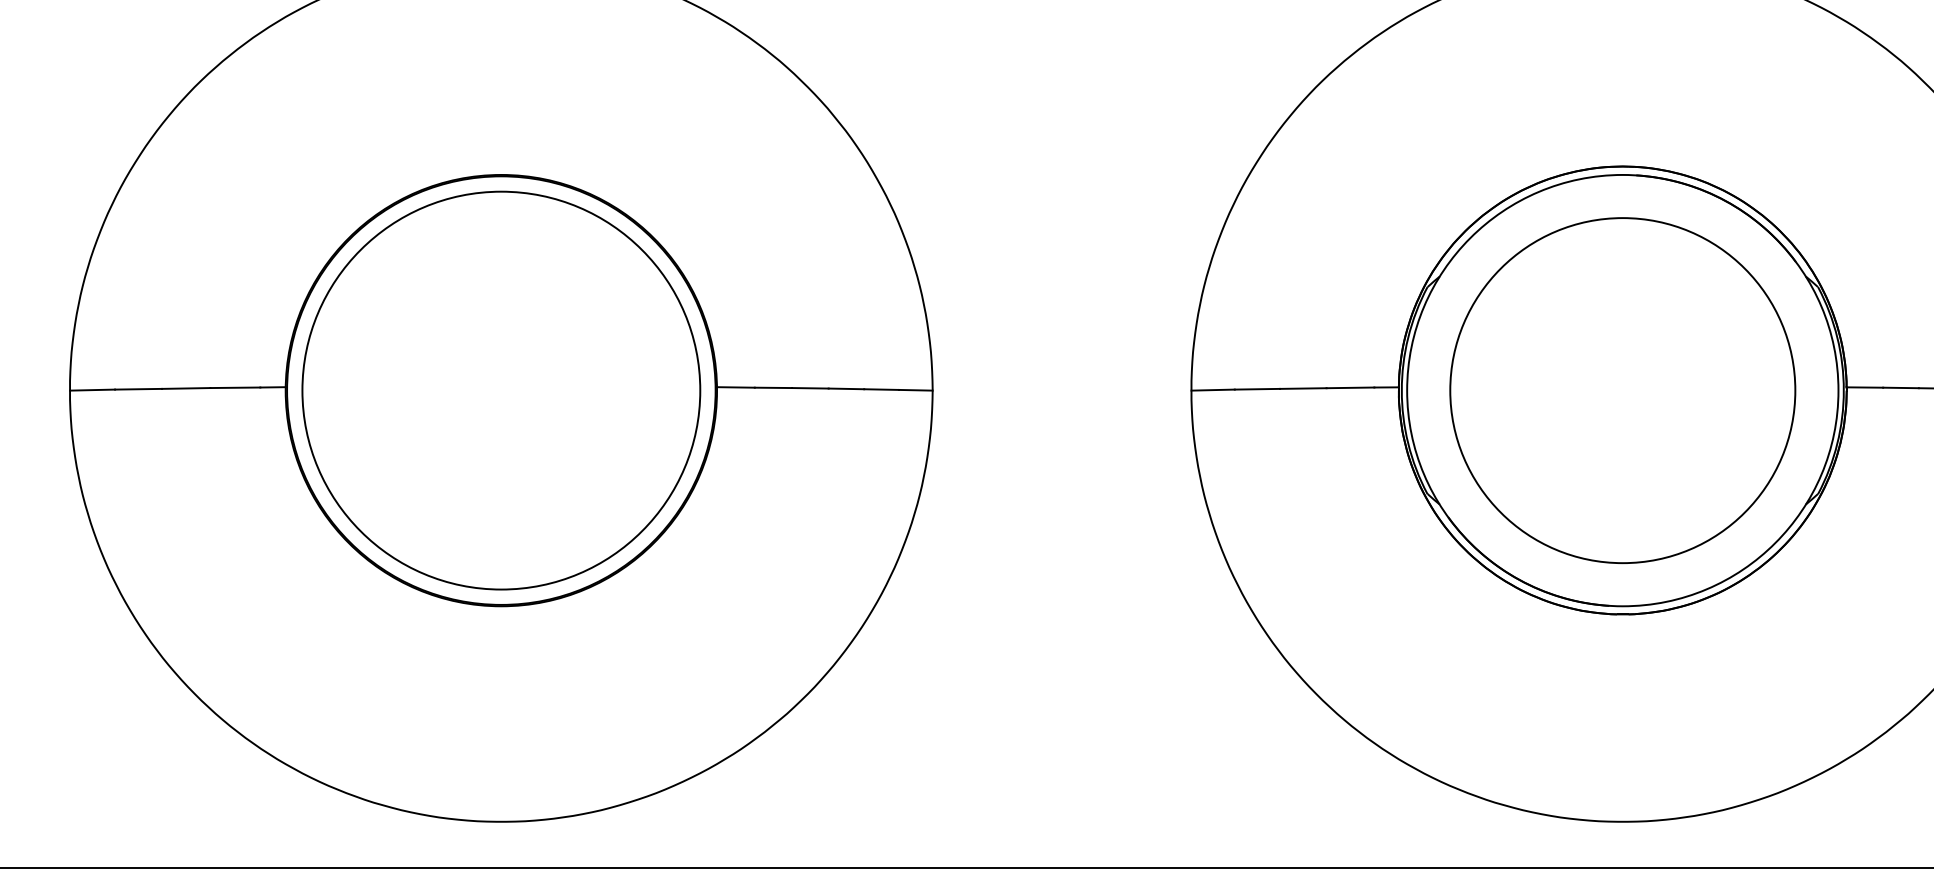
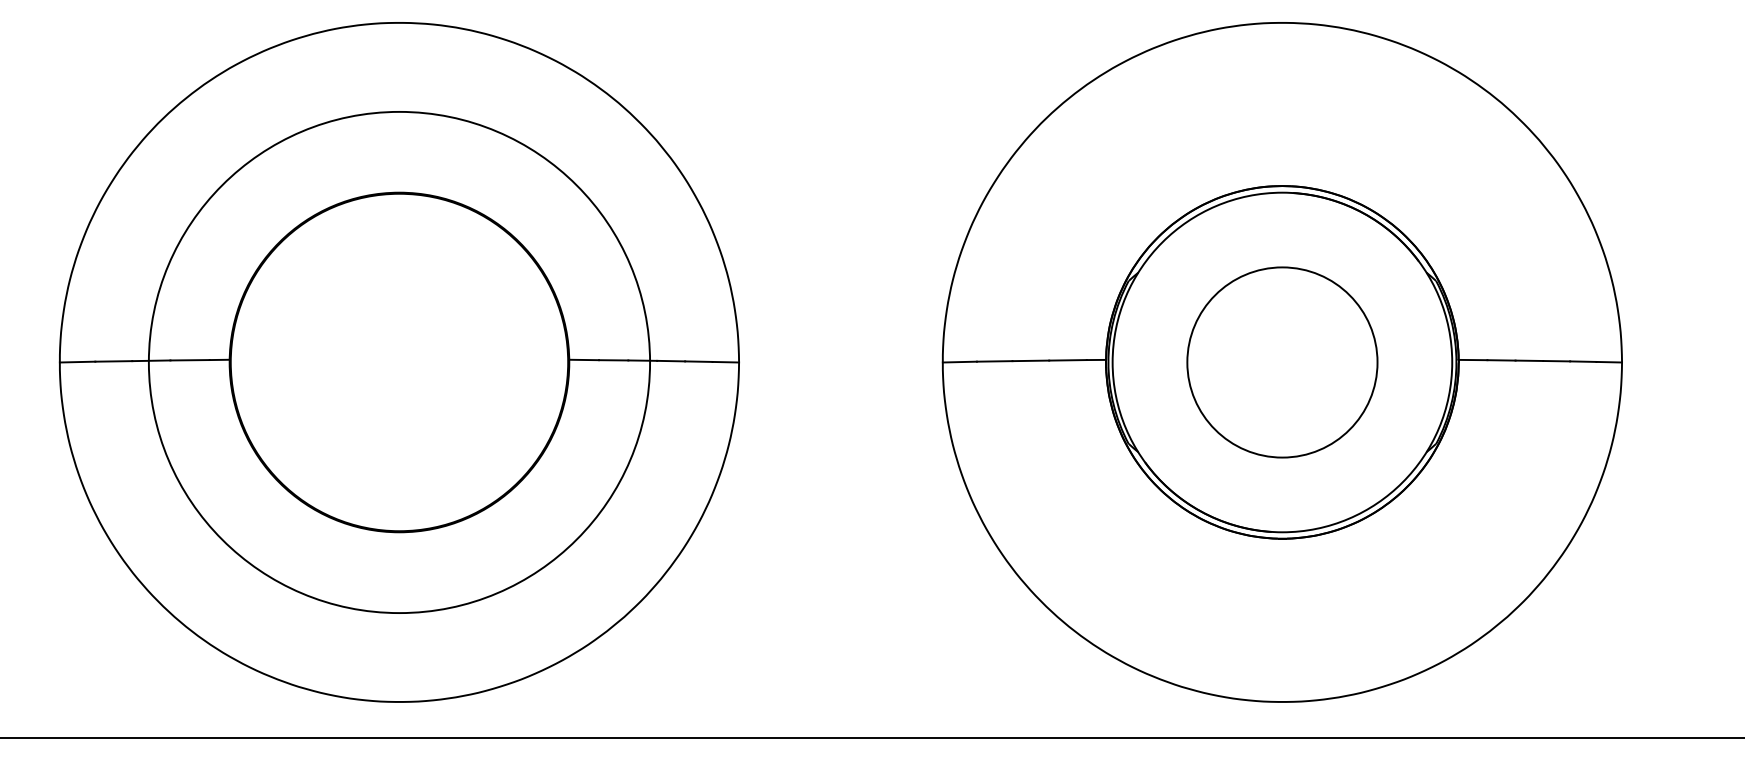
circle: (501, 390) -> (399, 362), size x1.6
circle: (1622, 390) -> (1282, 362), size x0.7

